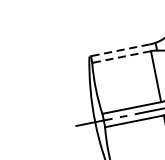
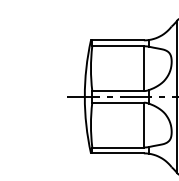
line: (118, 50) -> (116, 40), dashed -> solid
line: (122, 57) -> (118, 46), dashed -> solid

